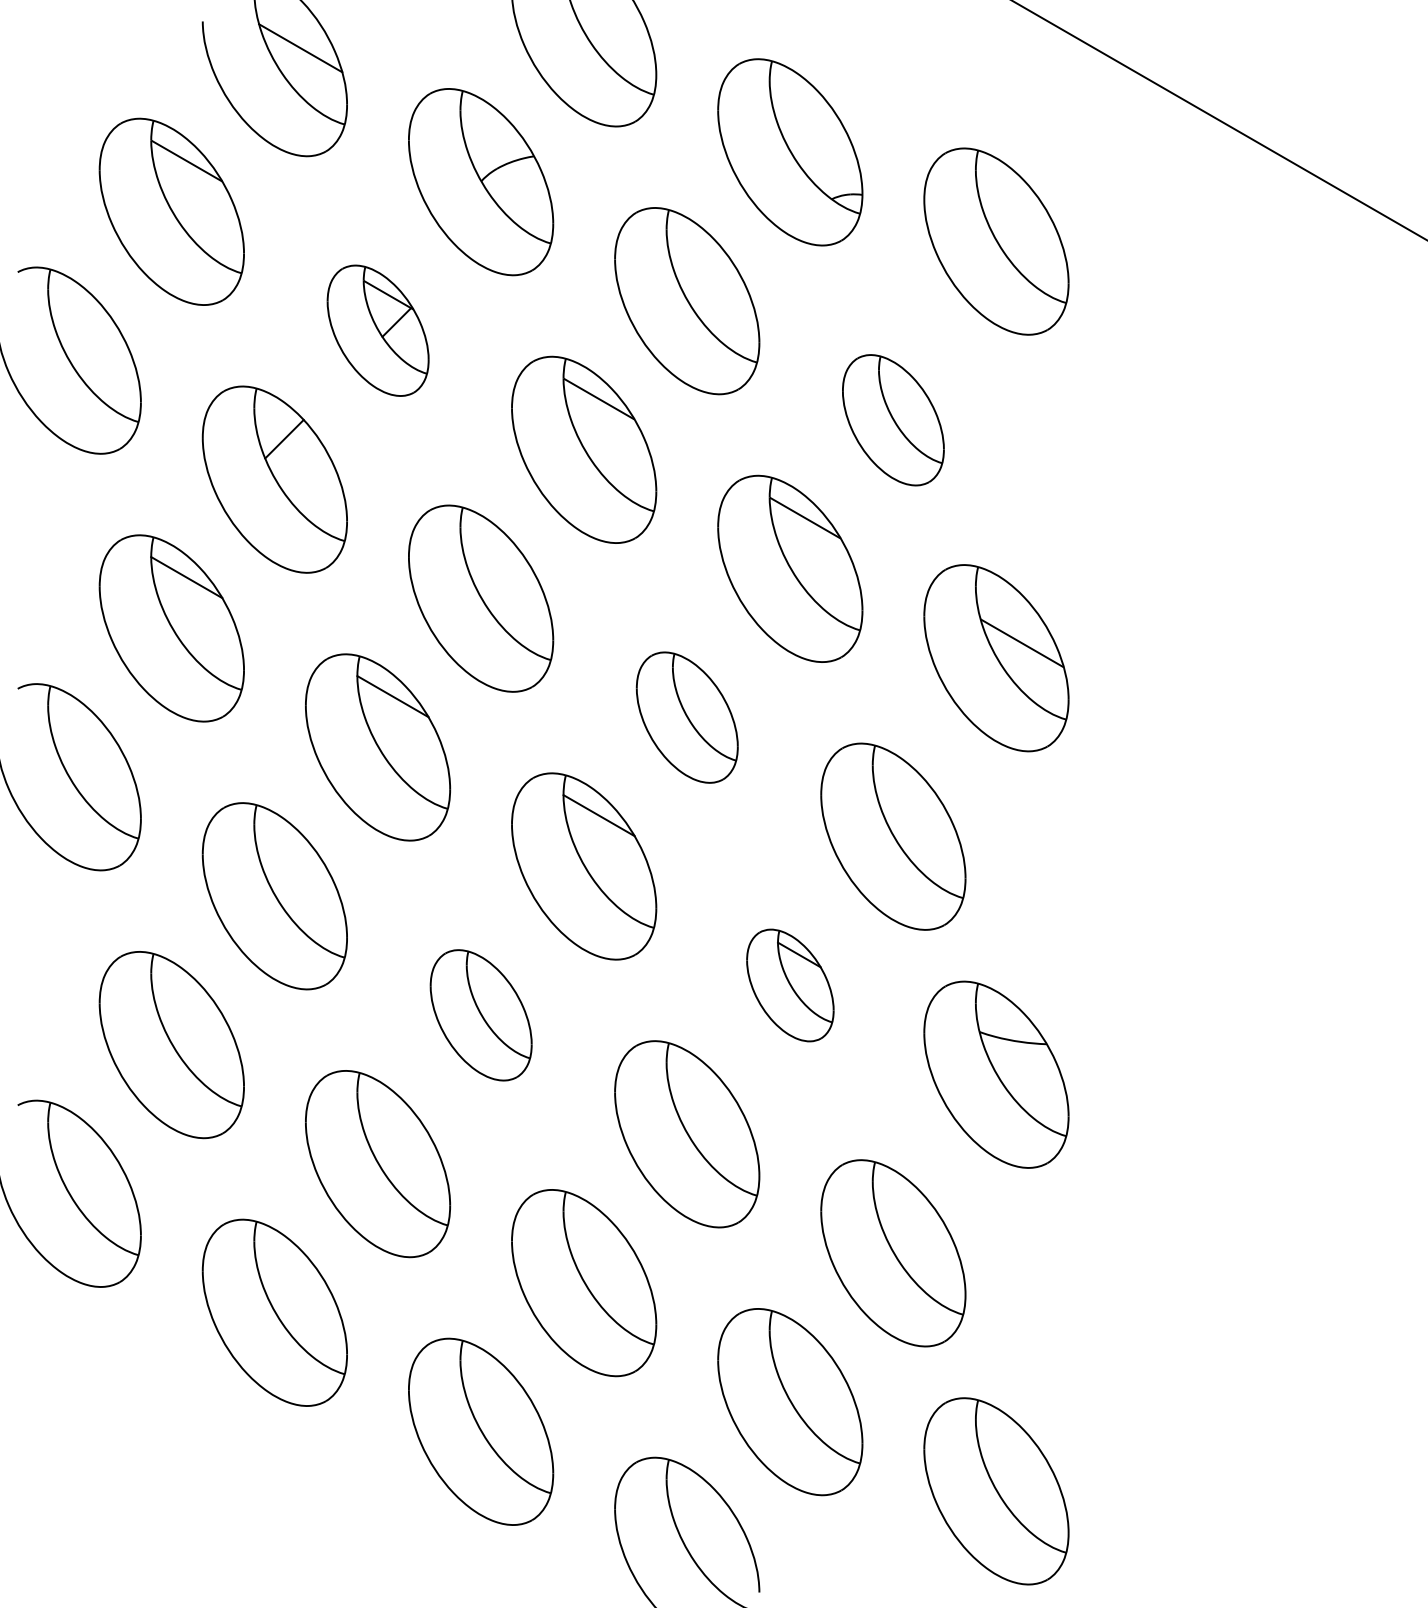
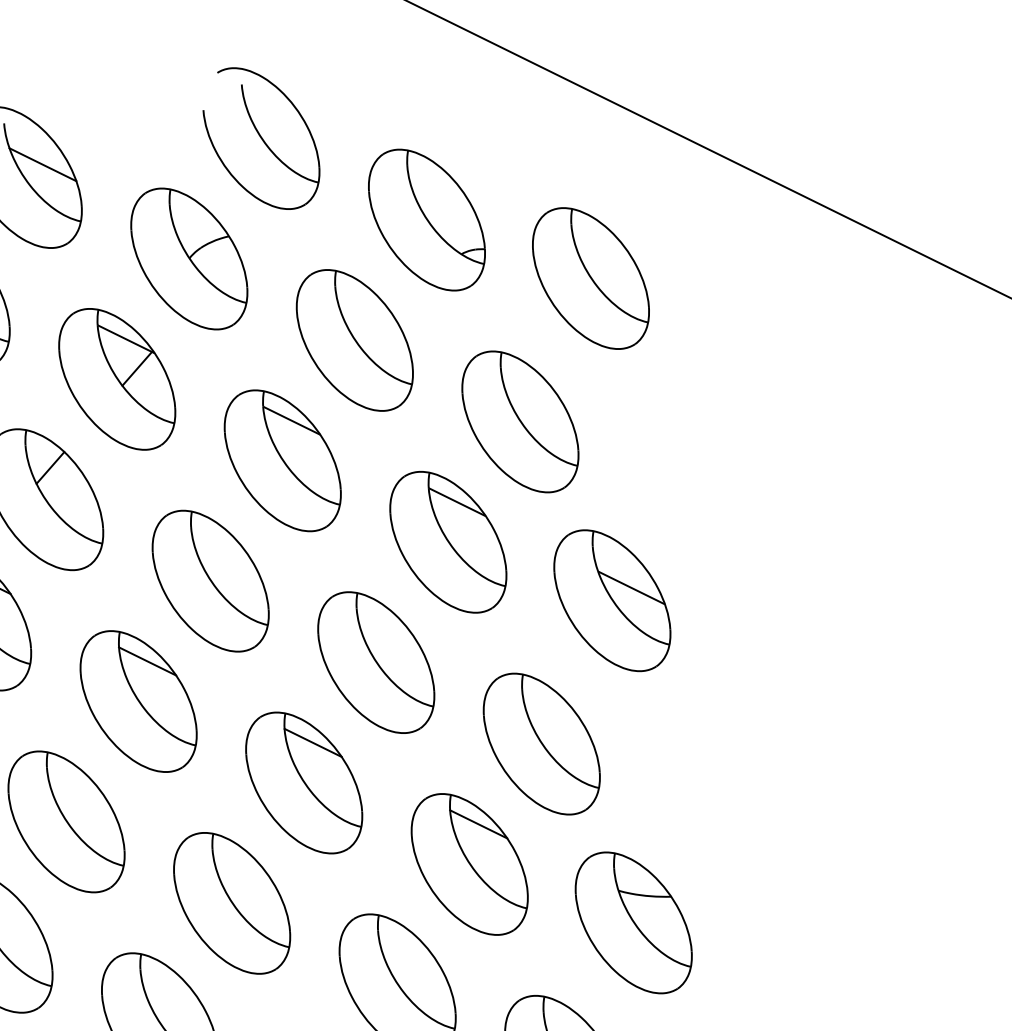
part: (378, 330) -> (117, 379), size x1.43
part: (893, 420) -> (520, 422), size x1.43
part: (687, 717) -> (376, 662), size x1.43
part: (790, 985) -> (469, 864), size x1.67
part: (481, 1015) -> (232, 903), size x1.43

